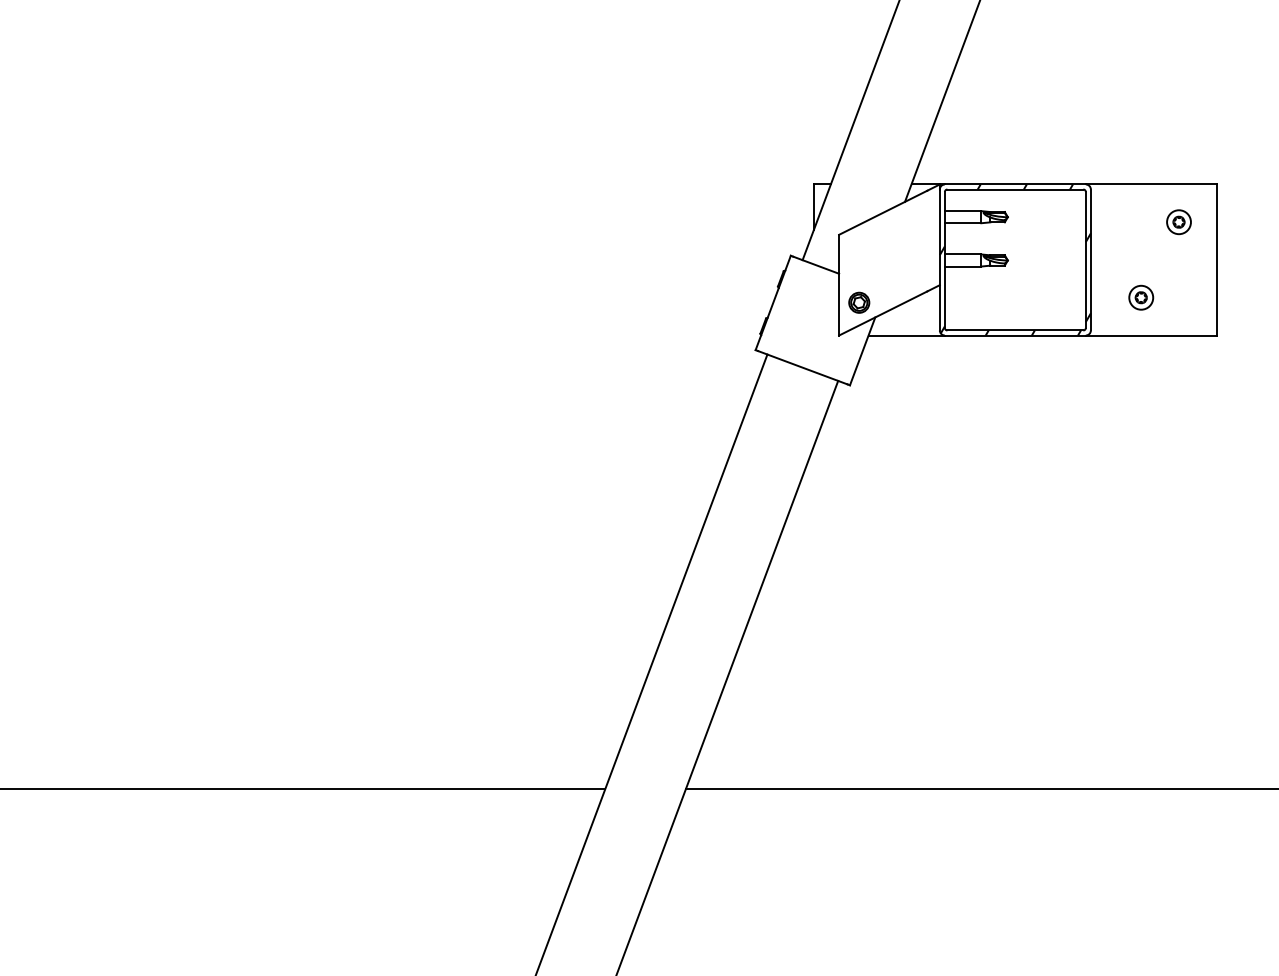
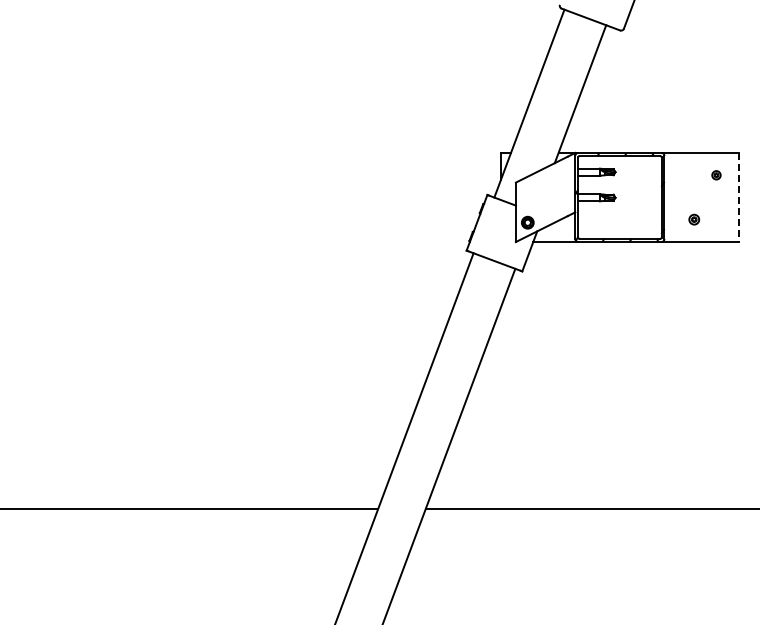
part: (1179, 222) -> (716, 175), size x0.6
line: (1216, 260) -> (738, 197), solid -> dashed
part: (1141, 297) -> (694, 219), size x0.7

